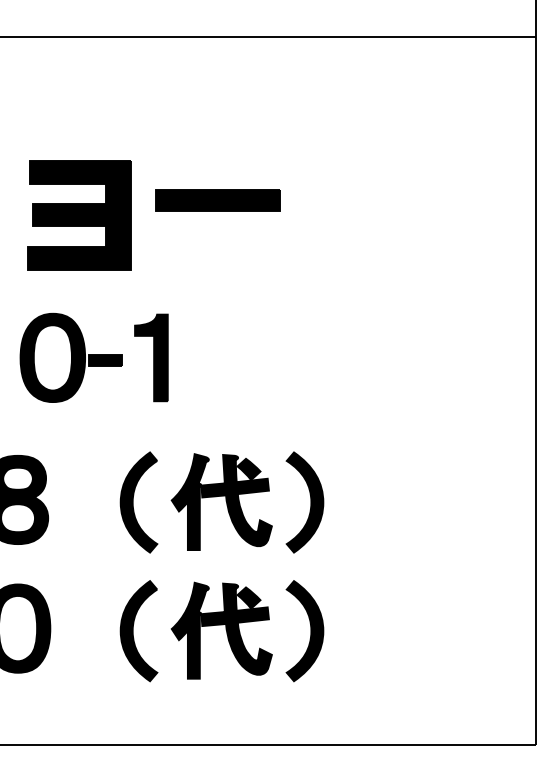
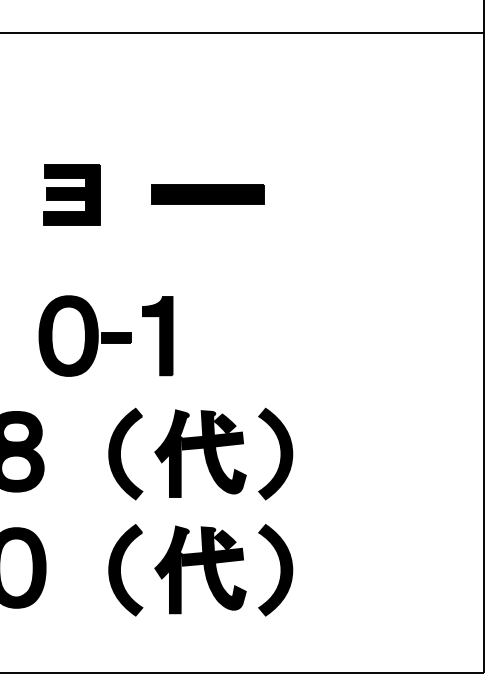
part: (217, 200) -> (207, 193), moved
part: (79, 215) -> (71, 194), size x0.6
part: (93, 357) -> (105, 335), moved

